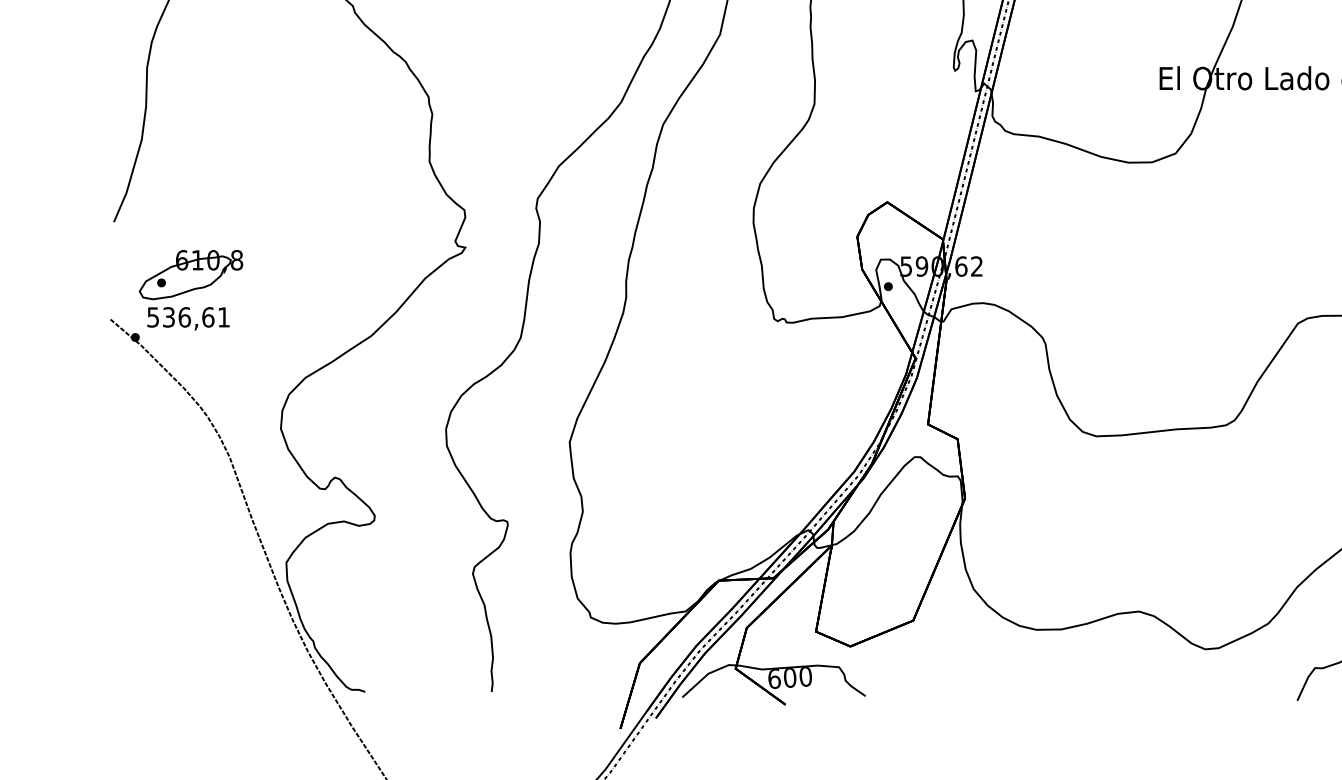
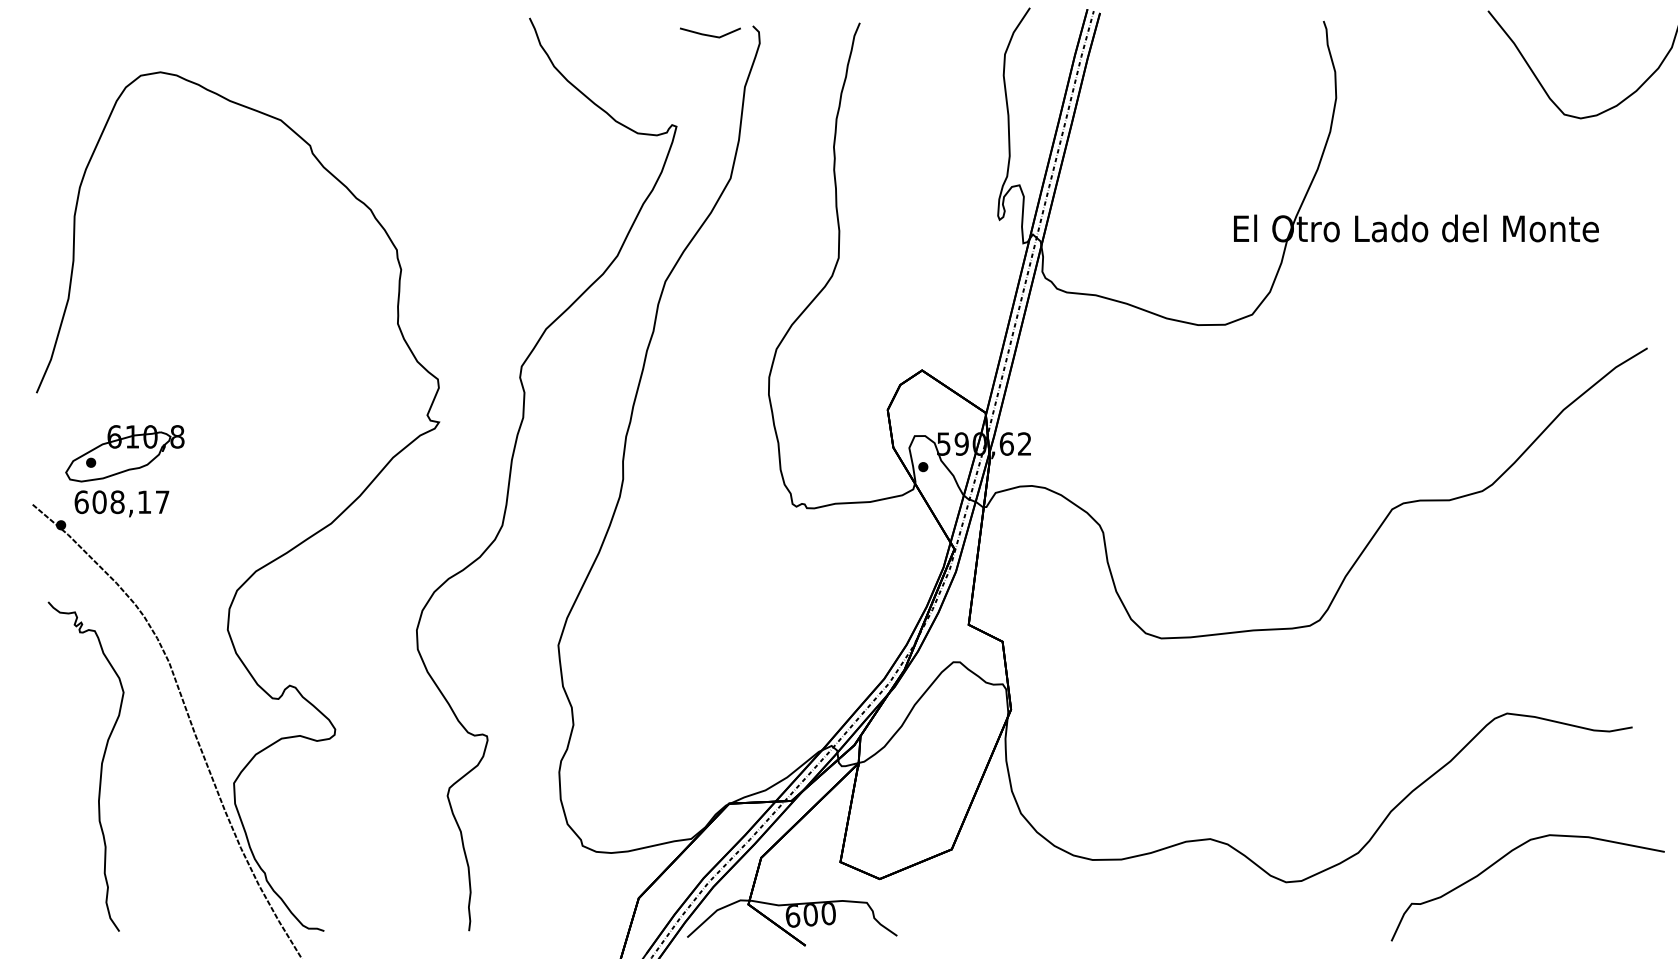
text: (188, 317) -> (121, 502), 536,61 -> 608,17
curve: (169, 548) -> (100, 766), added

